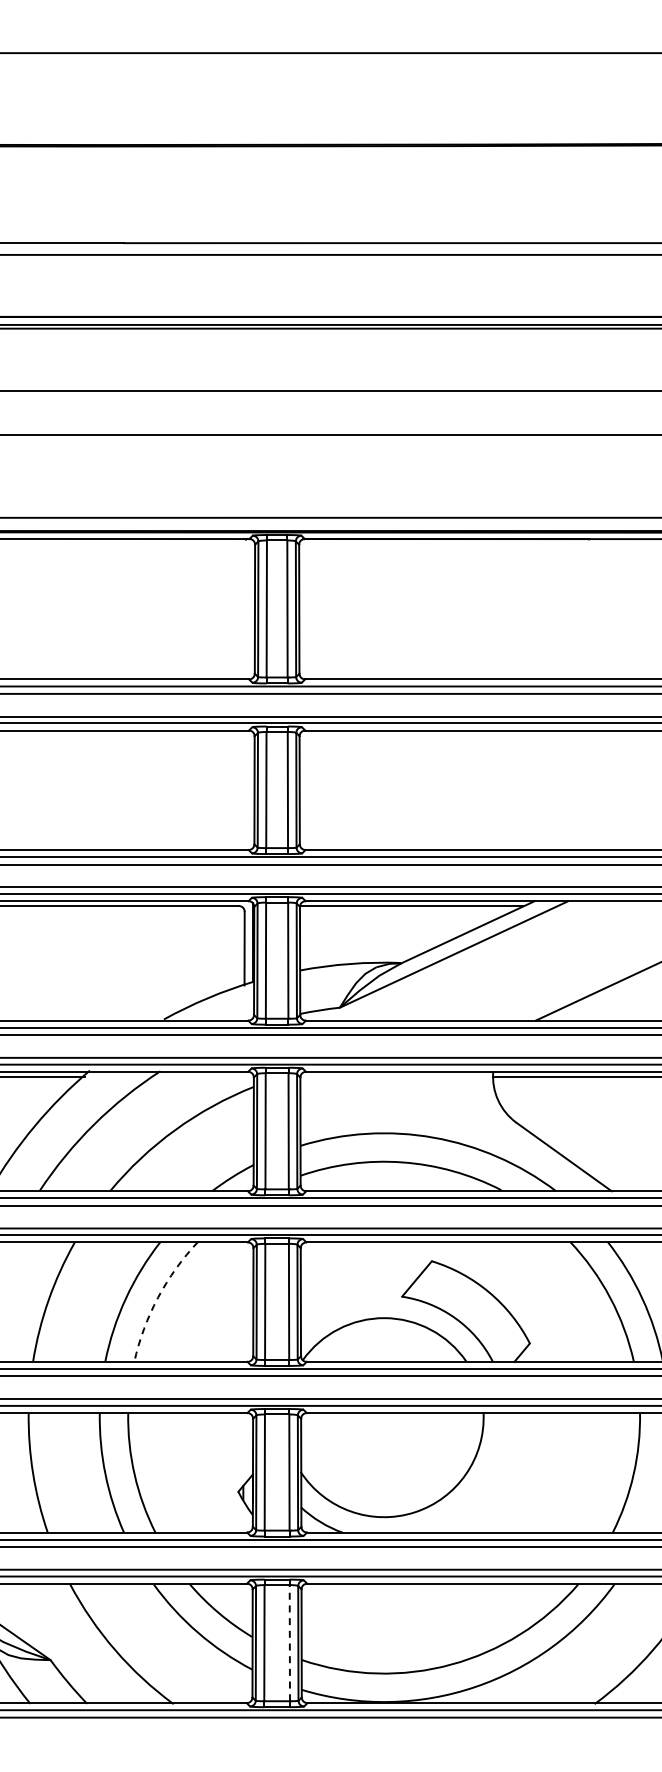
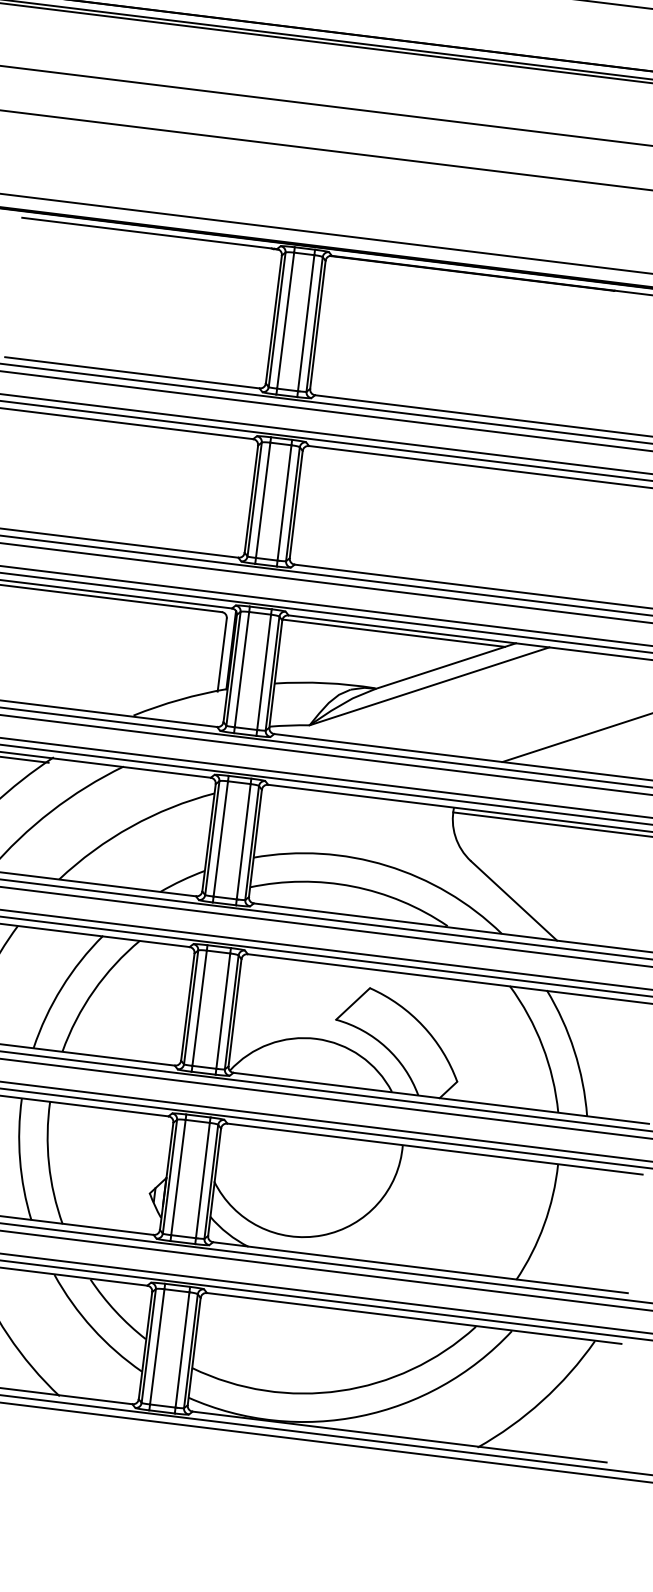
arc: (158, 1297) -> (94, 990), dashed -> solid
line: (289, 1642) -> (182, 1349), dashed -> solid

